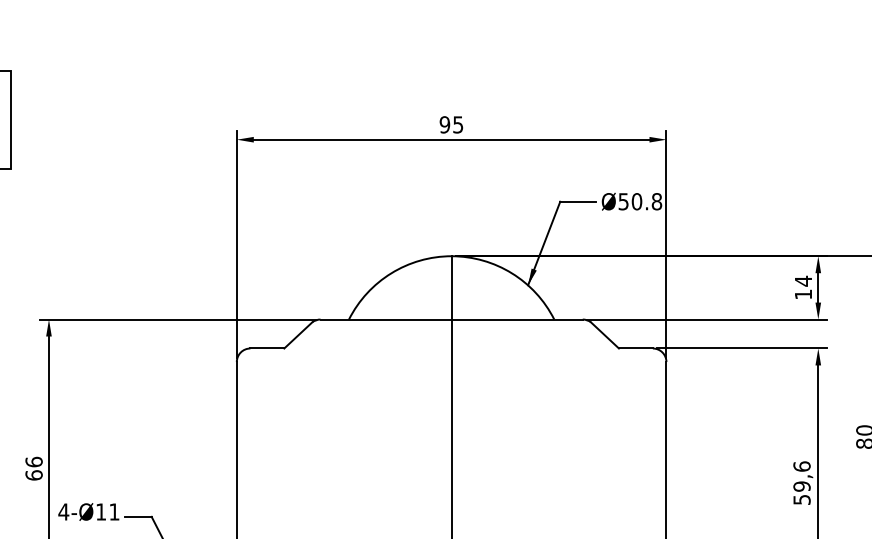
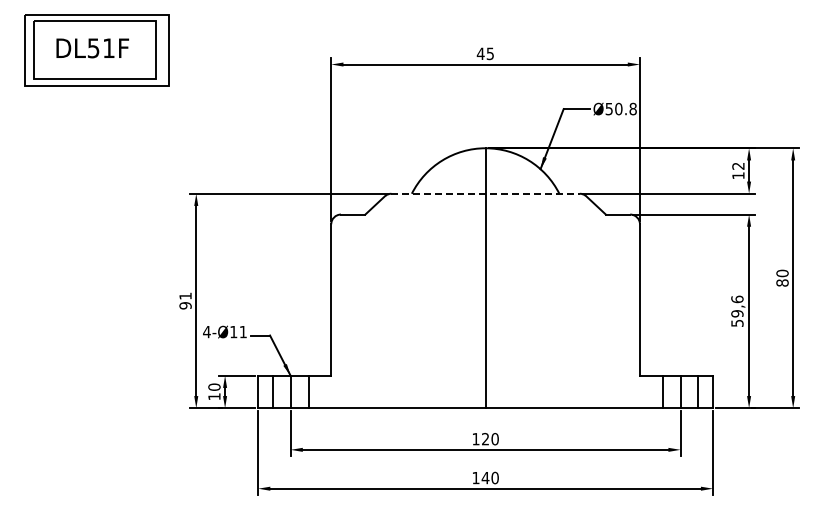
text: (444, 124) -> (480, 53), 95 -> 45
text: (803, 281) -> (738, 166), 14 -> 12
line: (452, 319) -> (486, 193), solid -> dashed
text: (33, 468) -> (185, 300), 66 -> 91

